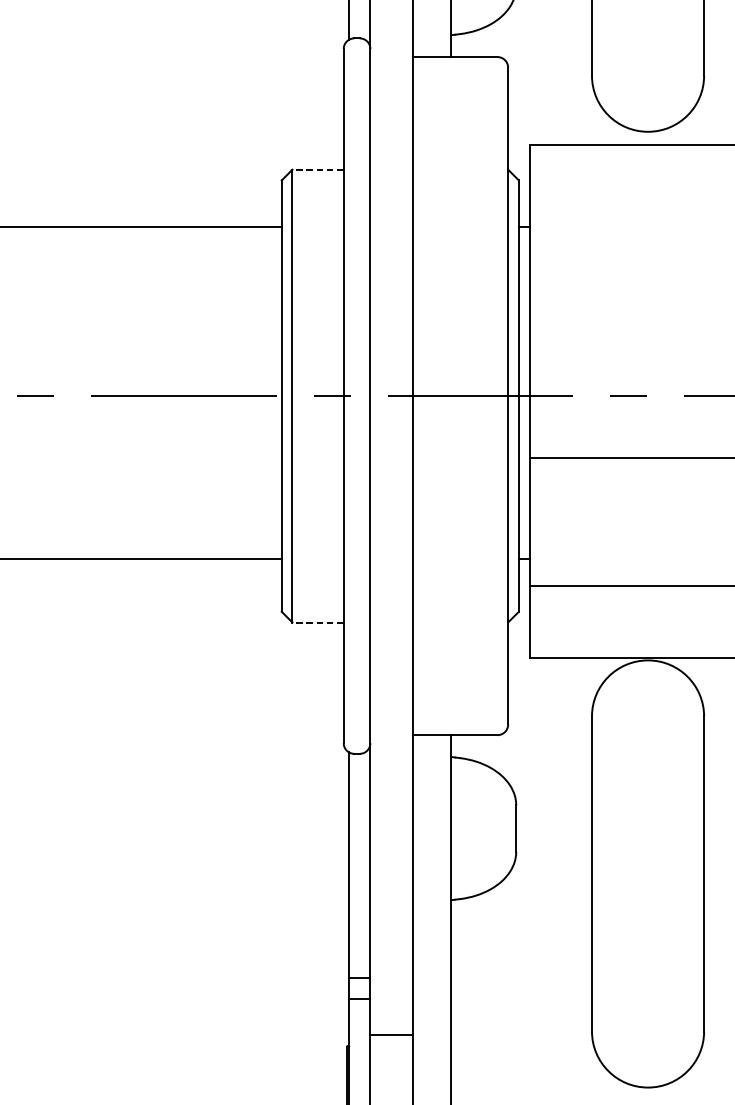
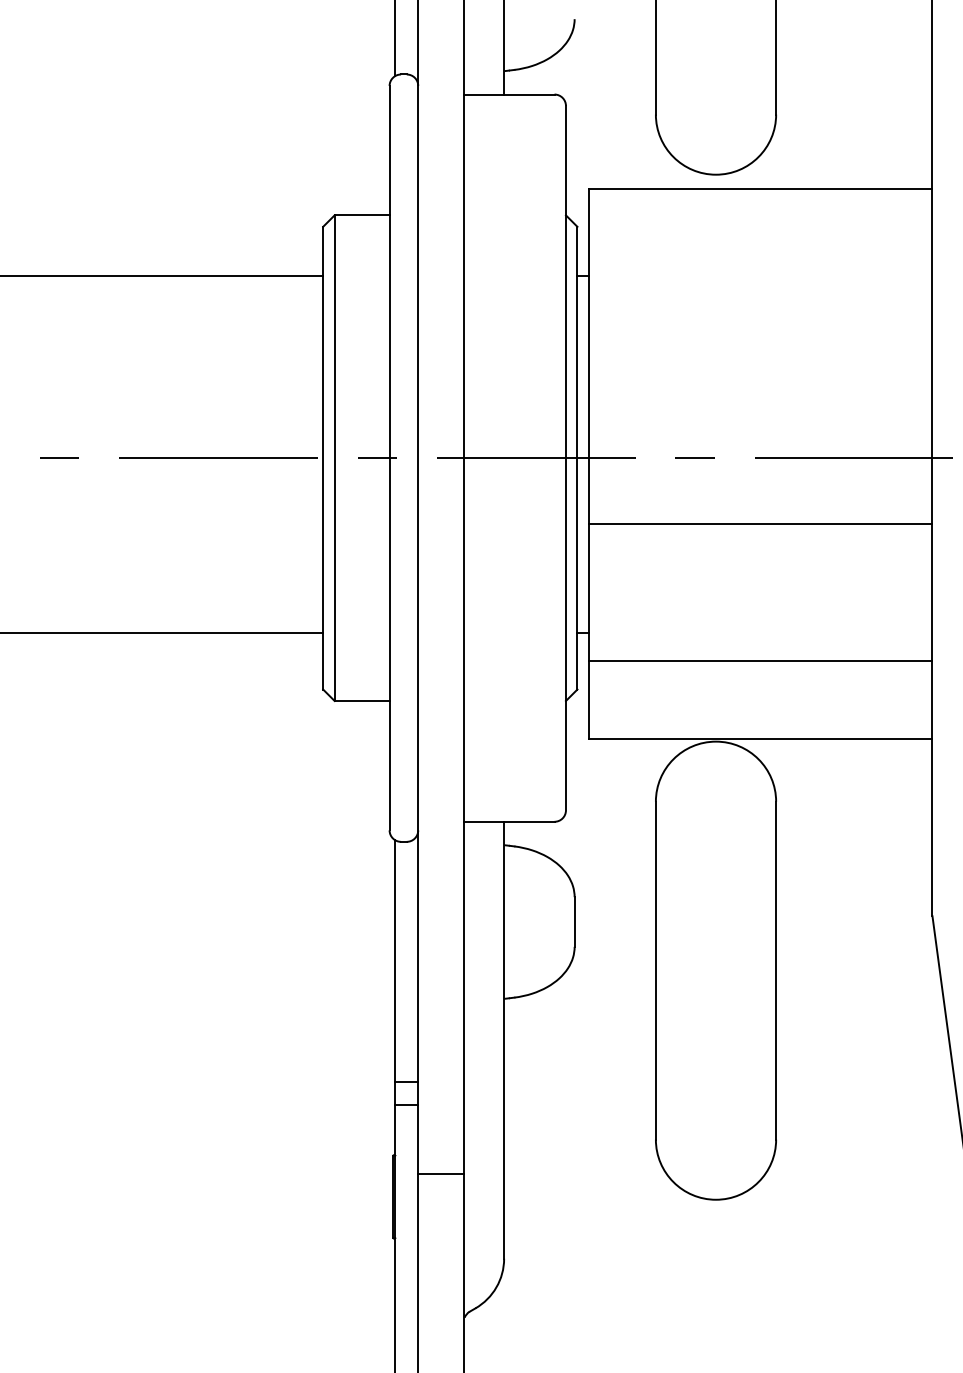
line: (317, 169) -> (361, 215), dashed -> solid
line: (317, 622) -> (361, 700), dashed -> solid
line: (392, 1034) -> (441, 1173), moved

